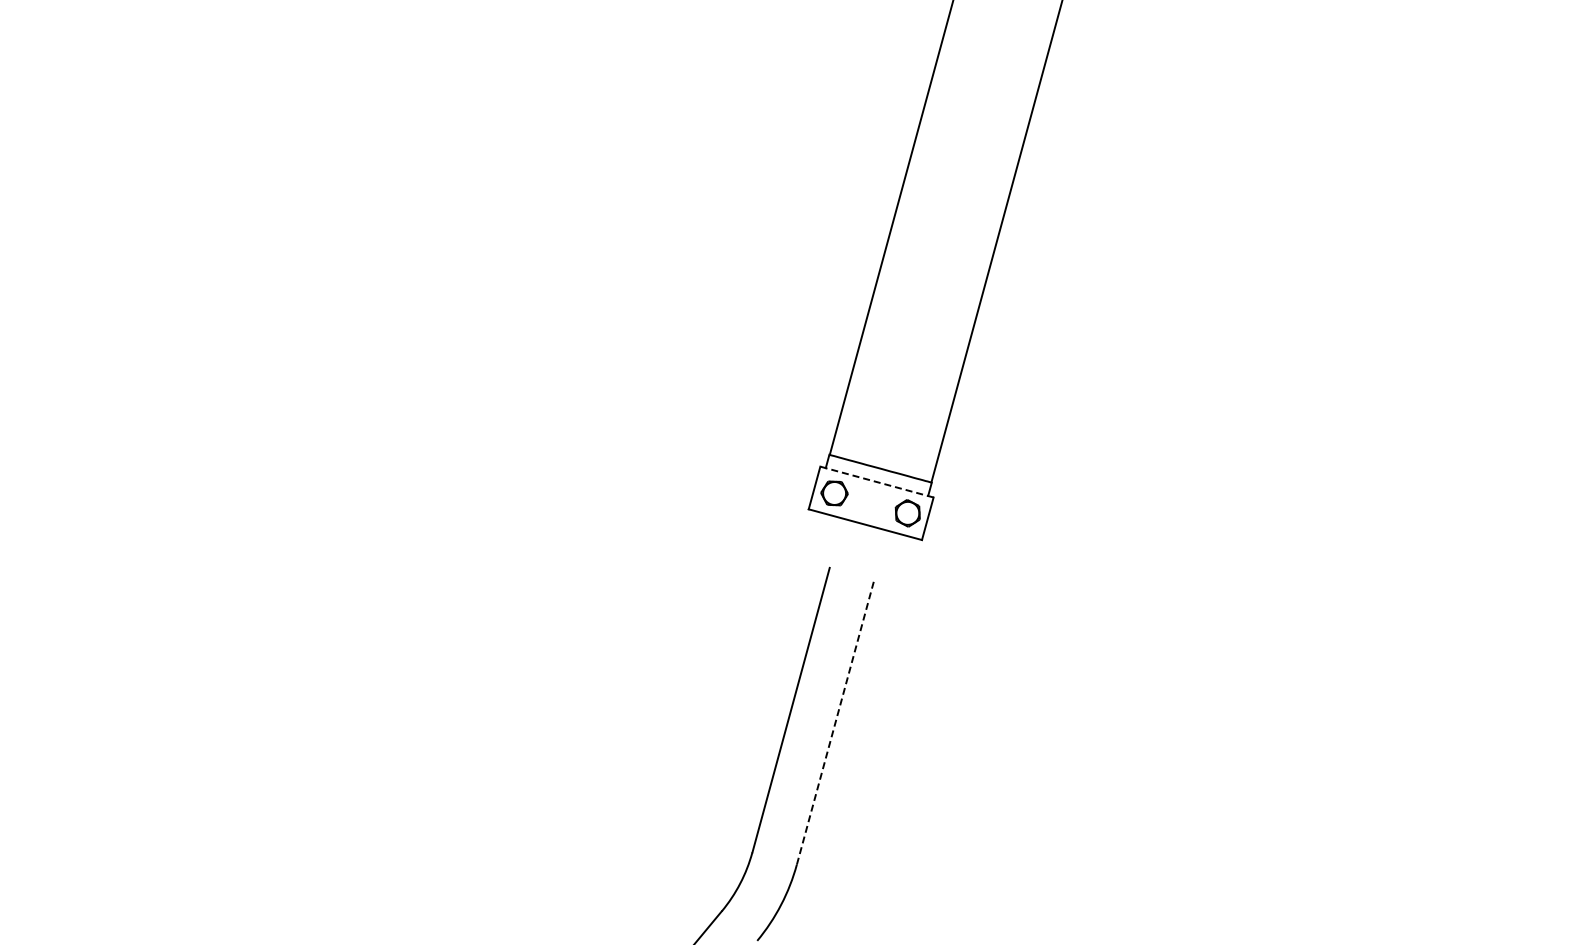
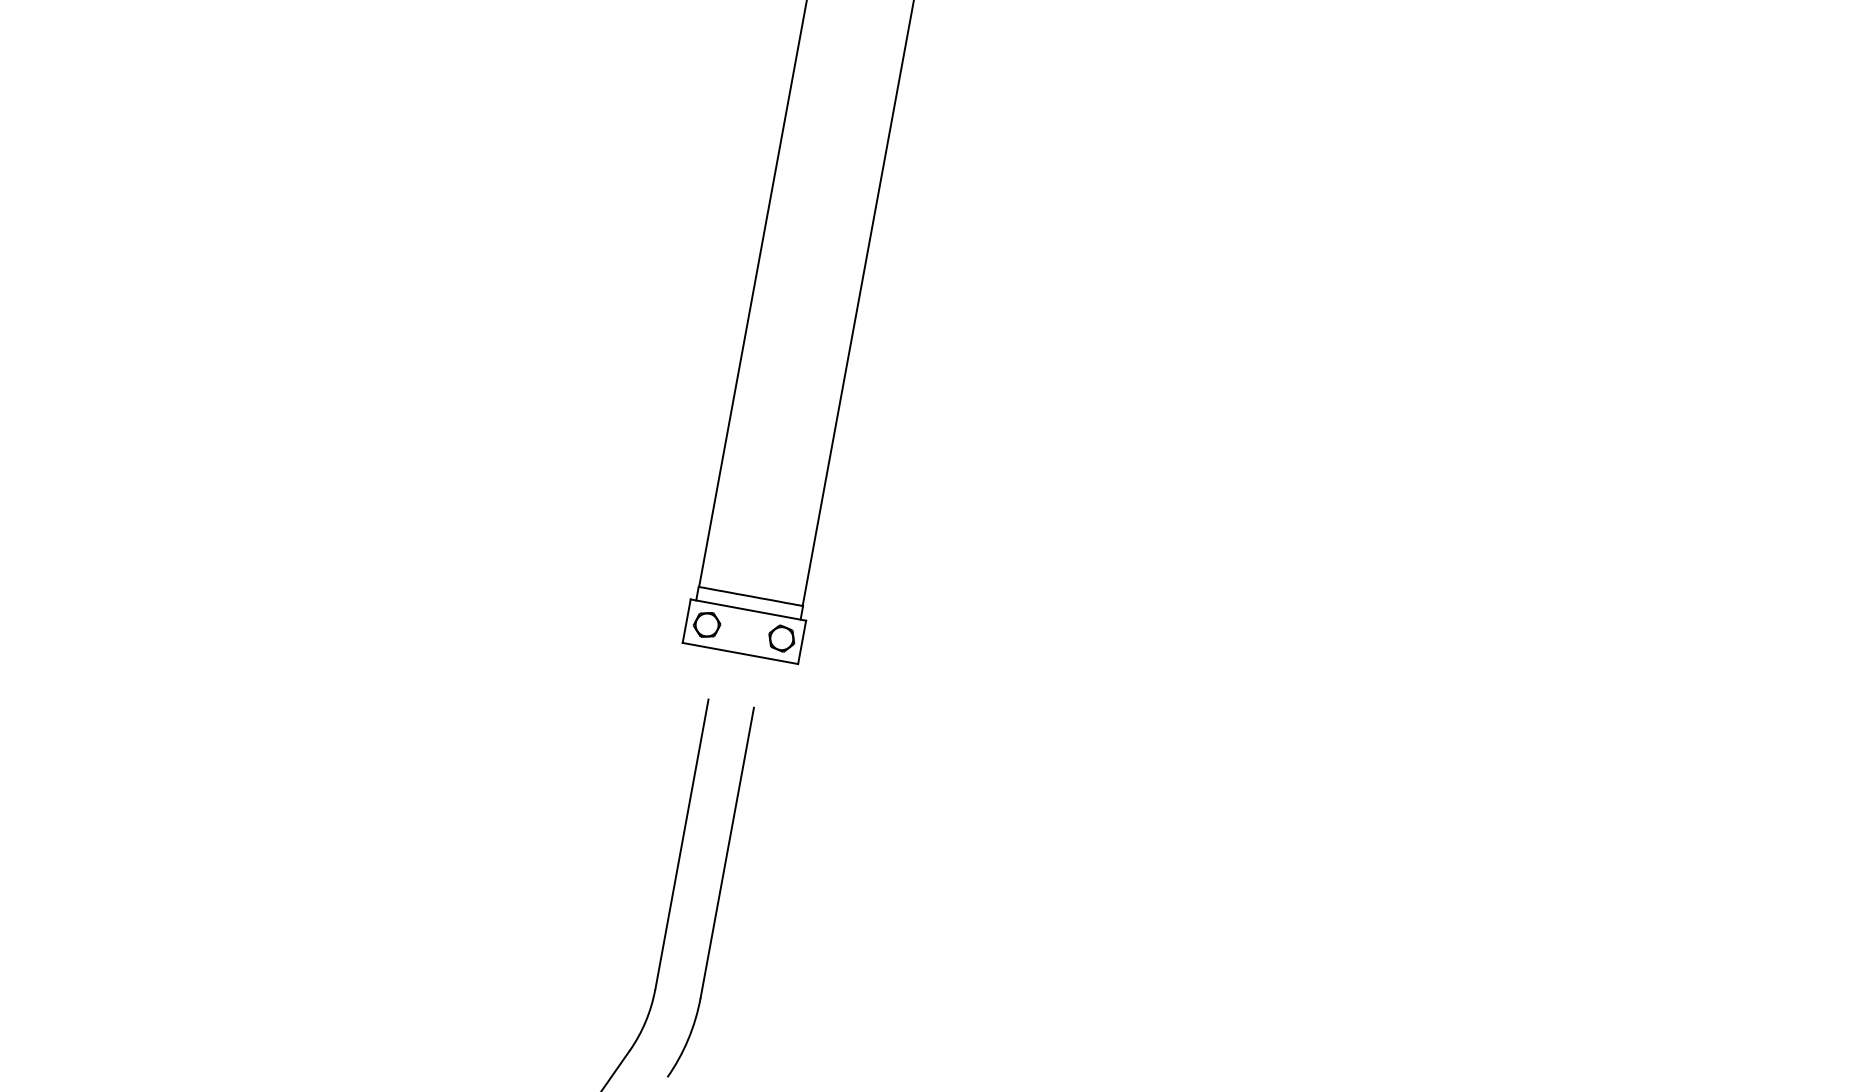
line: (877, 482) -> (748, 610), dashed -> solid
line: (835, 721) -> (727, 852), dashed -> solid

